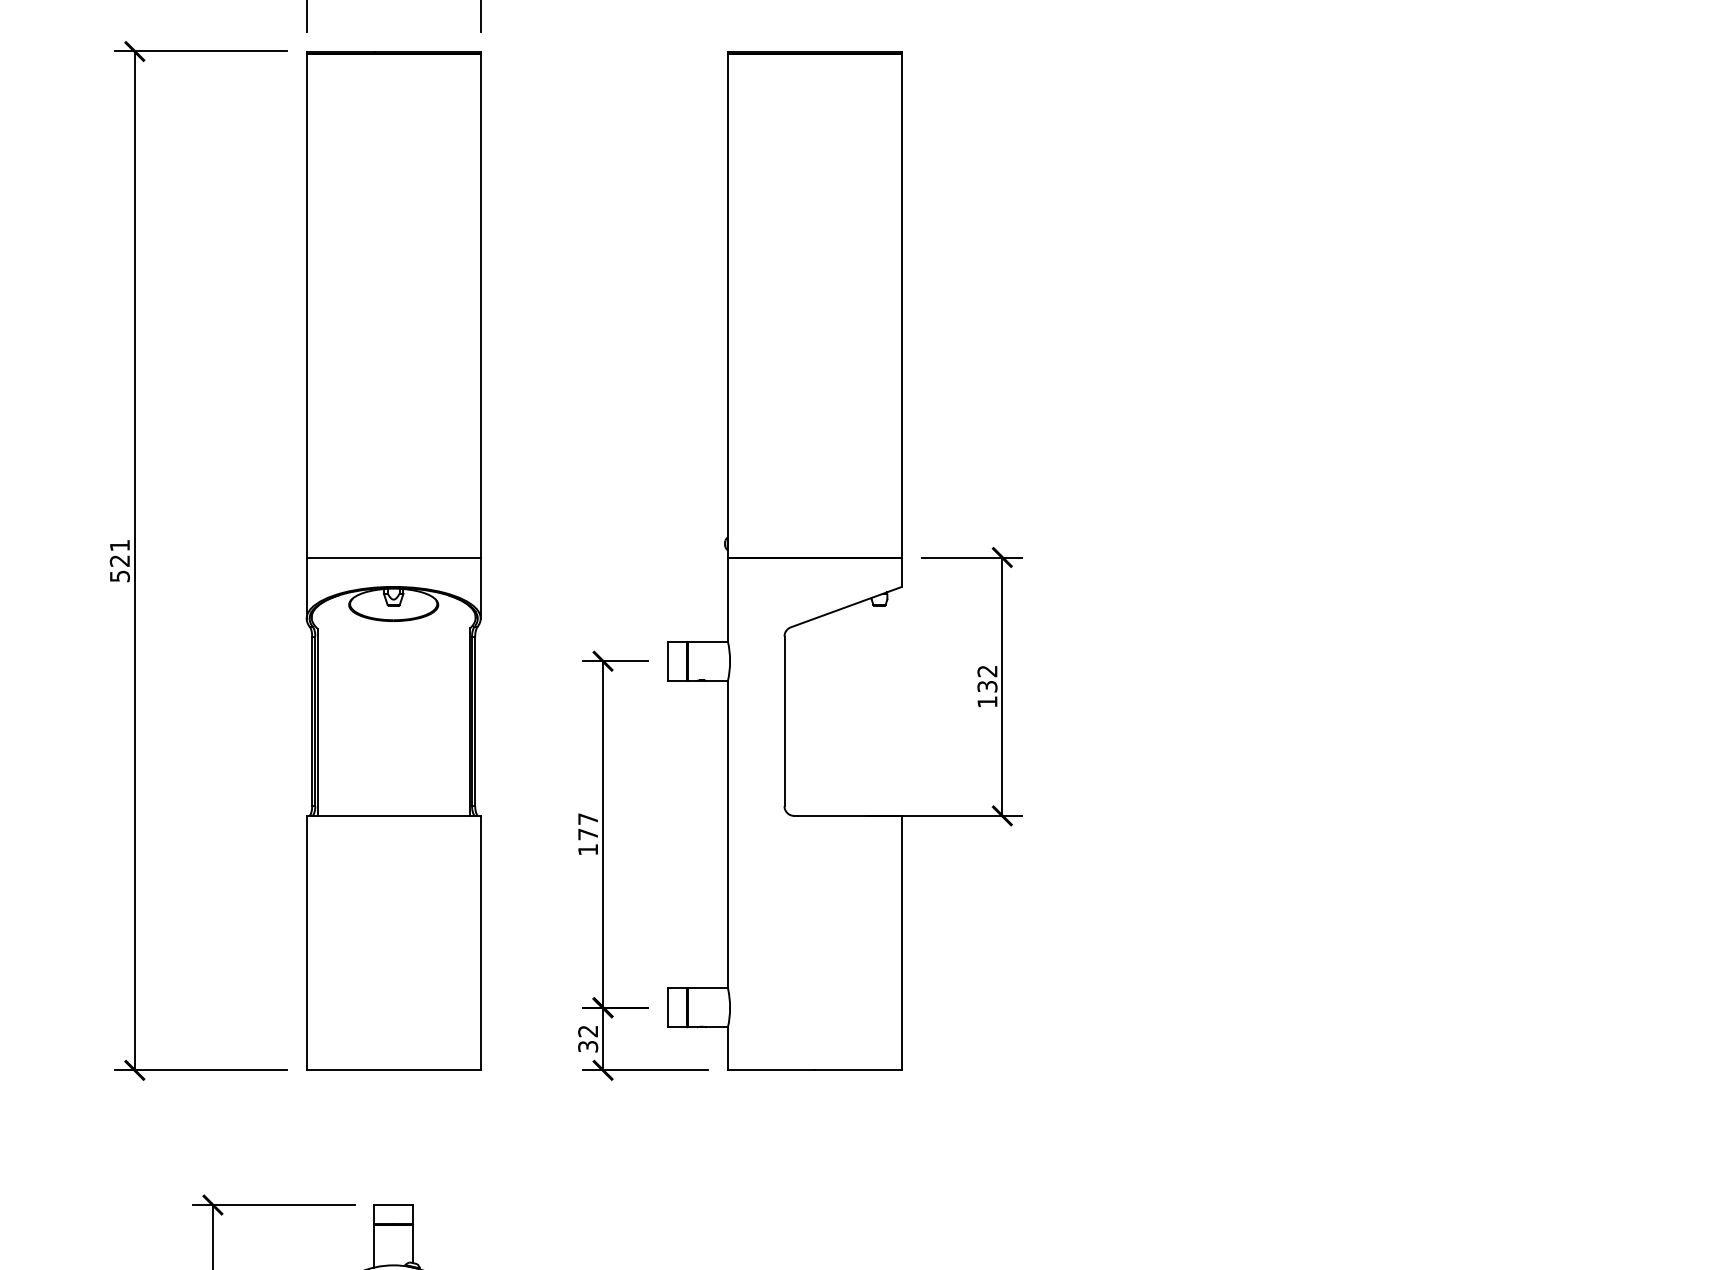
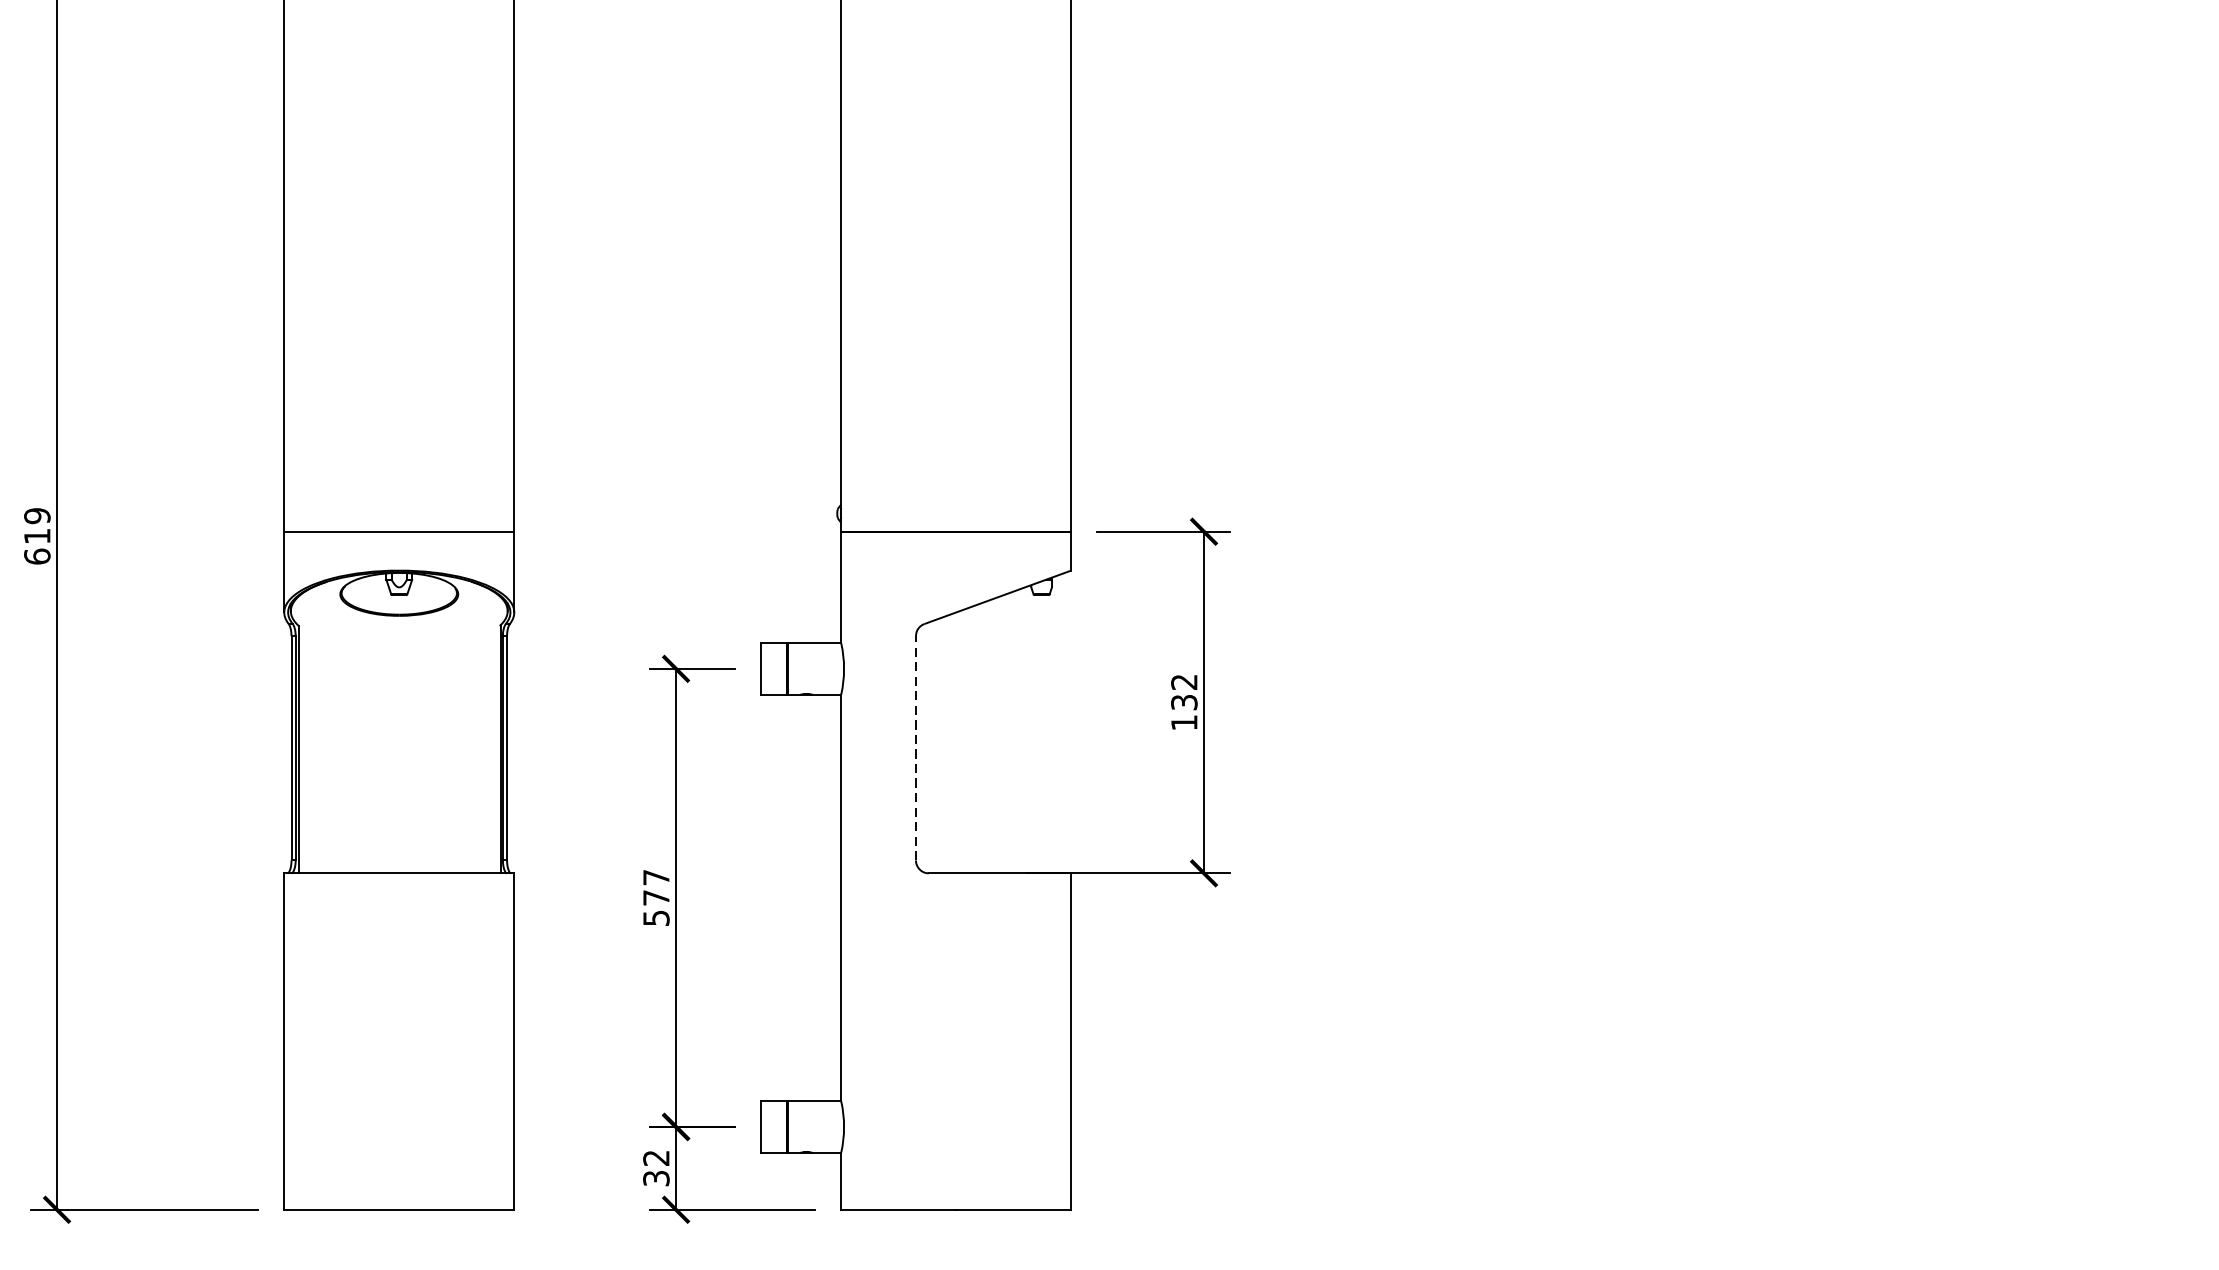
text: (119, 560) -> (36, 535), 521 -> 619
line: (784, 721) -> (915, 748), solid -> dashed
text: (588, 849) -> (656, 917), 177 -> 577

